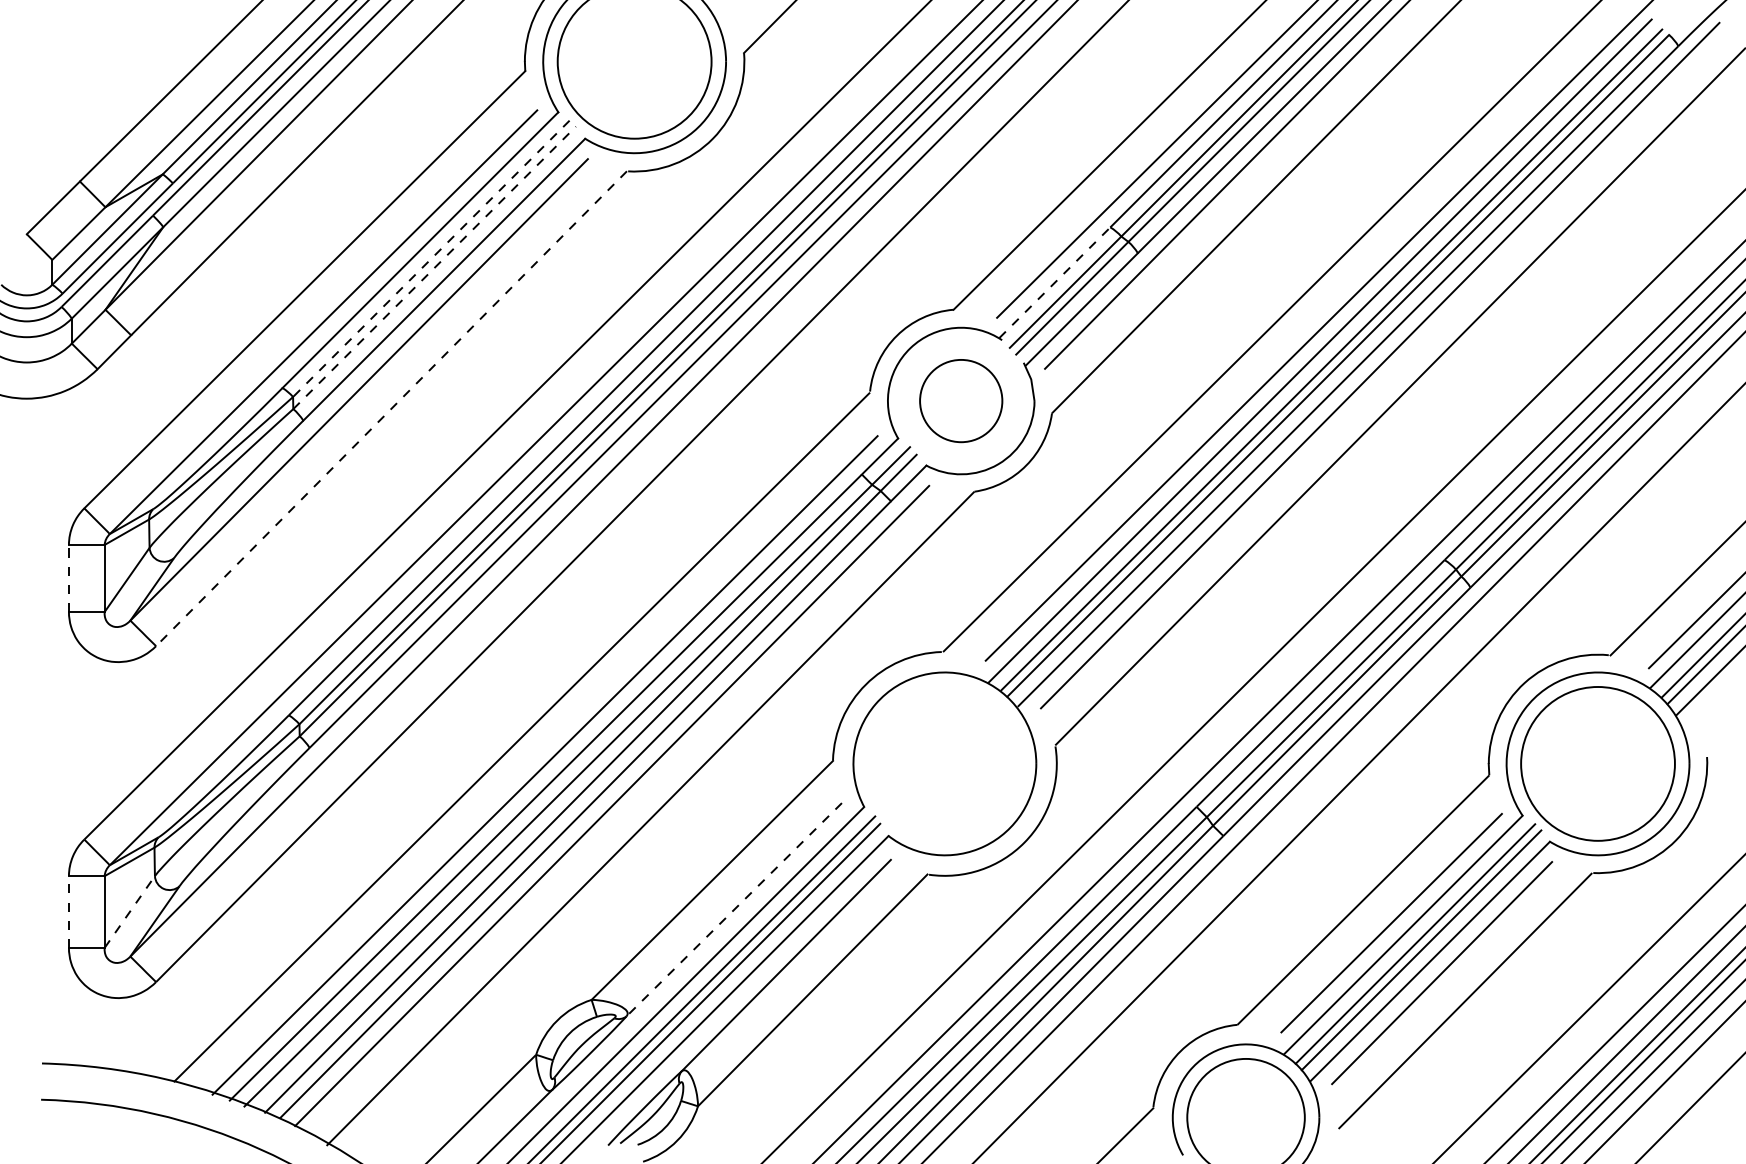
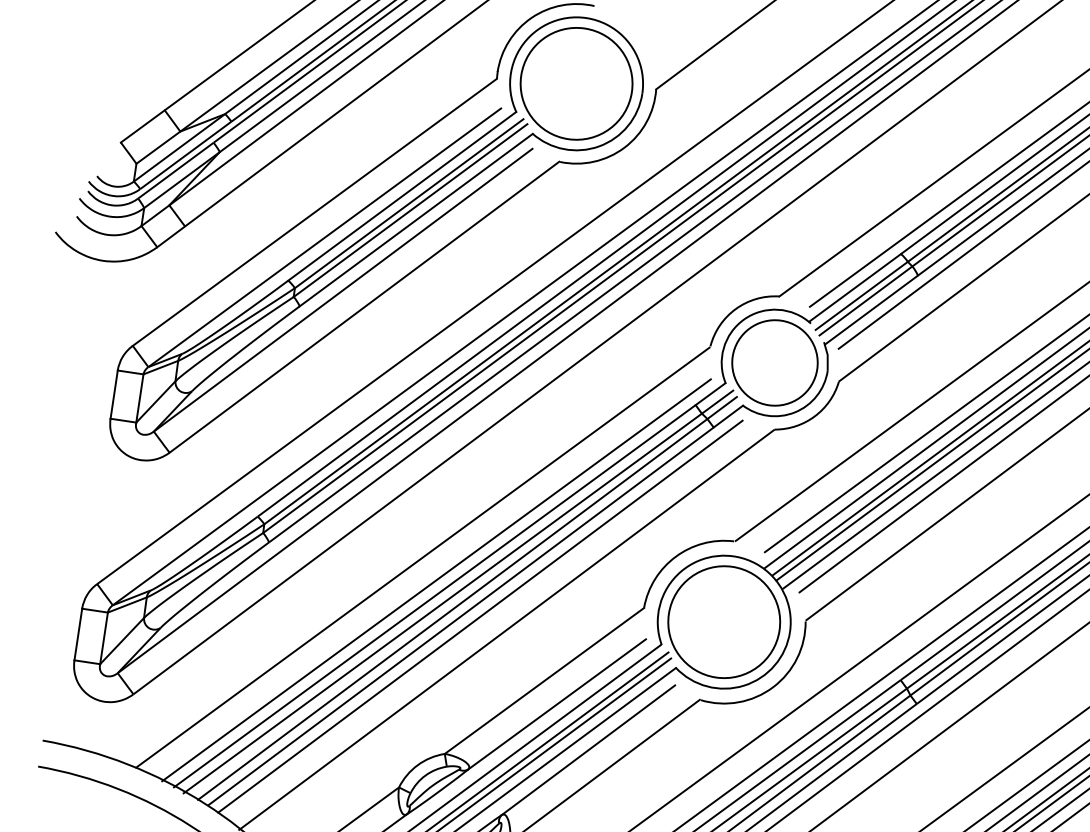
line: (431, 259) -> (409, 204), dashed -> solid
line: (434, 267) -> (410, 210), dashed -> solid
line: (1055, 282) -> (855, 287), dashed -> solid
circle: (961, 400) -> (775, 362), size x1.43
line: (391, 409) -> (364, 307), dashed -> solid
line: (68, 578) -> (113, 394), dashed -> solid
circle: (944, 763) -> (724, 621), added
line: (734, 909) -> (557, 704), dashed -> solid
line: (68, 912) -> (77, 634), dashed -> solid
line: (129, 912) -> (121, 641), dashed -> solid

